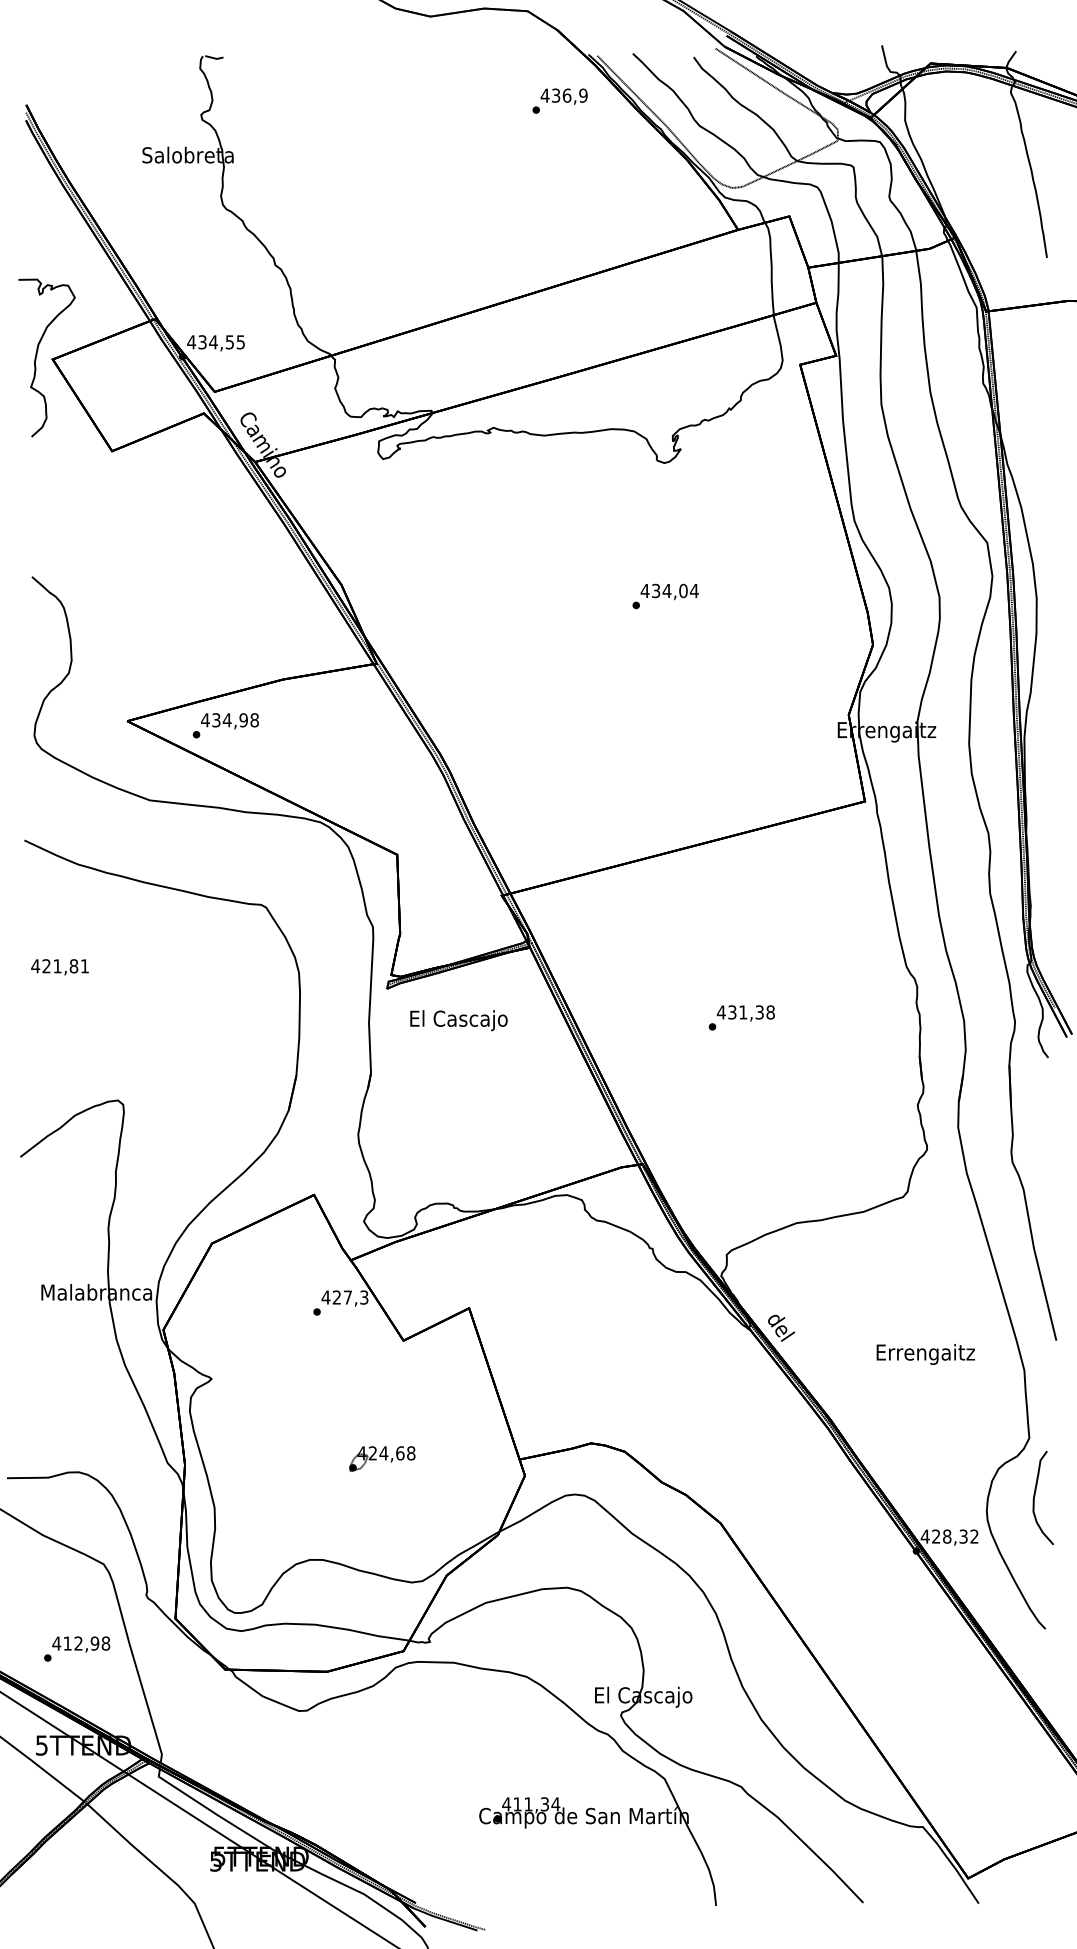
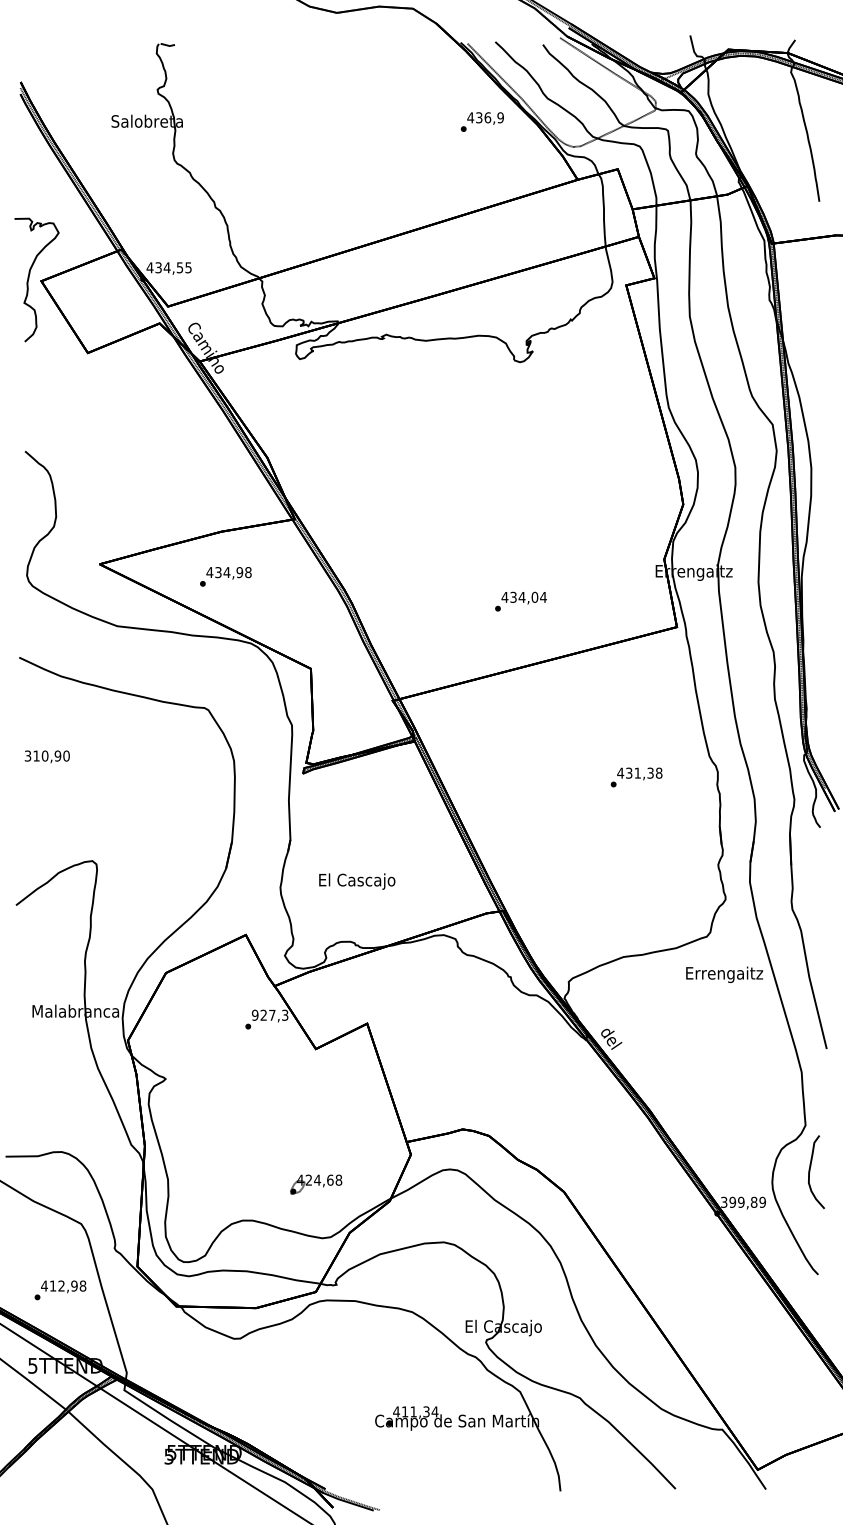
text: (558, 100) -> (481, 121), moved
text: (665, 596) -> (520, 601), moved
text: (225, 725) -> (225, 576), moved
text: (59, 965) -> (46, 755), 421,81 -> 310,90
text: (741, 1017) -> (636, 777), moved
text: (459, 1020) -> (357, 881), moved
text: (325, 1296) -> (254, 1014), 427,3 -> 927,3
text: (925, 1354) -> (724, 974), moved
part: (382, 1458) -> (316, 1184), moved
text: (948, 1535) -> (742, 1201), 428,32 -> 399,89

